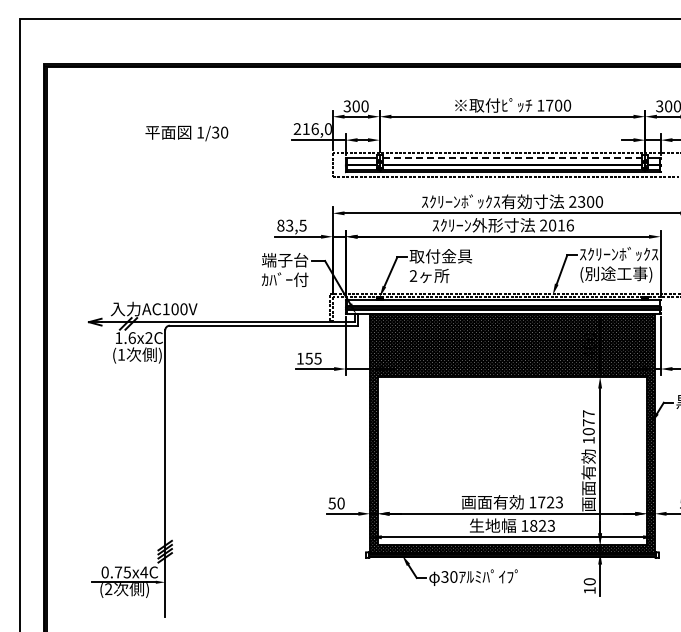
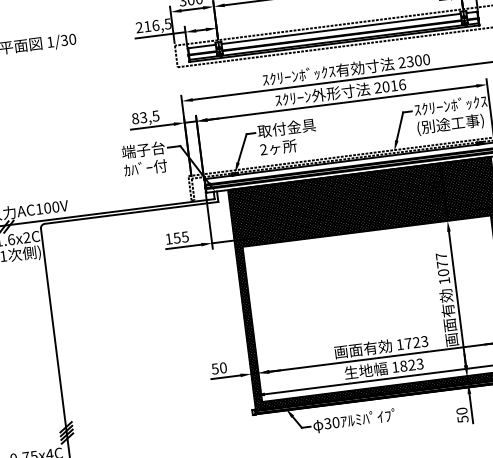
text: (327, 128) -> (167, 23), 216,0 -> 216,5
line: (512, 157) -> (341, 28), dashed -> solid
text: (589, 590) -> (462, 419), 10 -> 50

